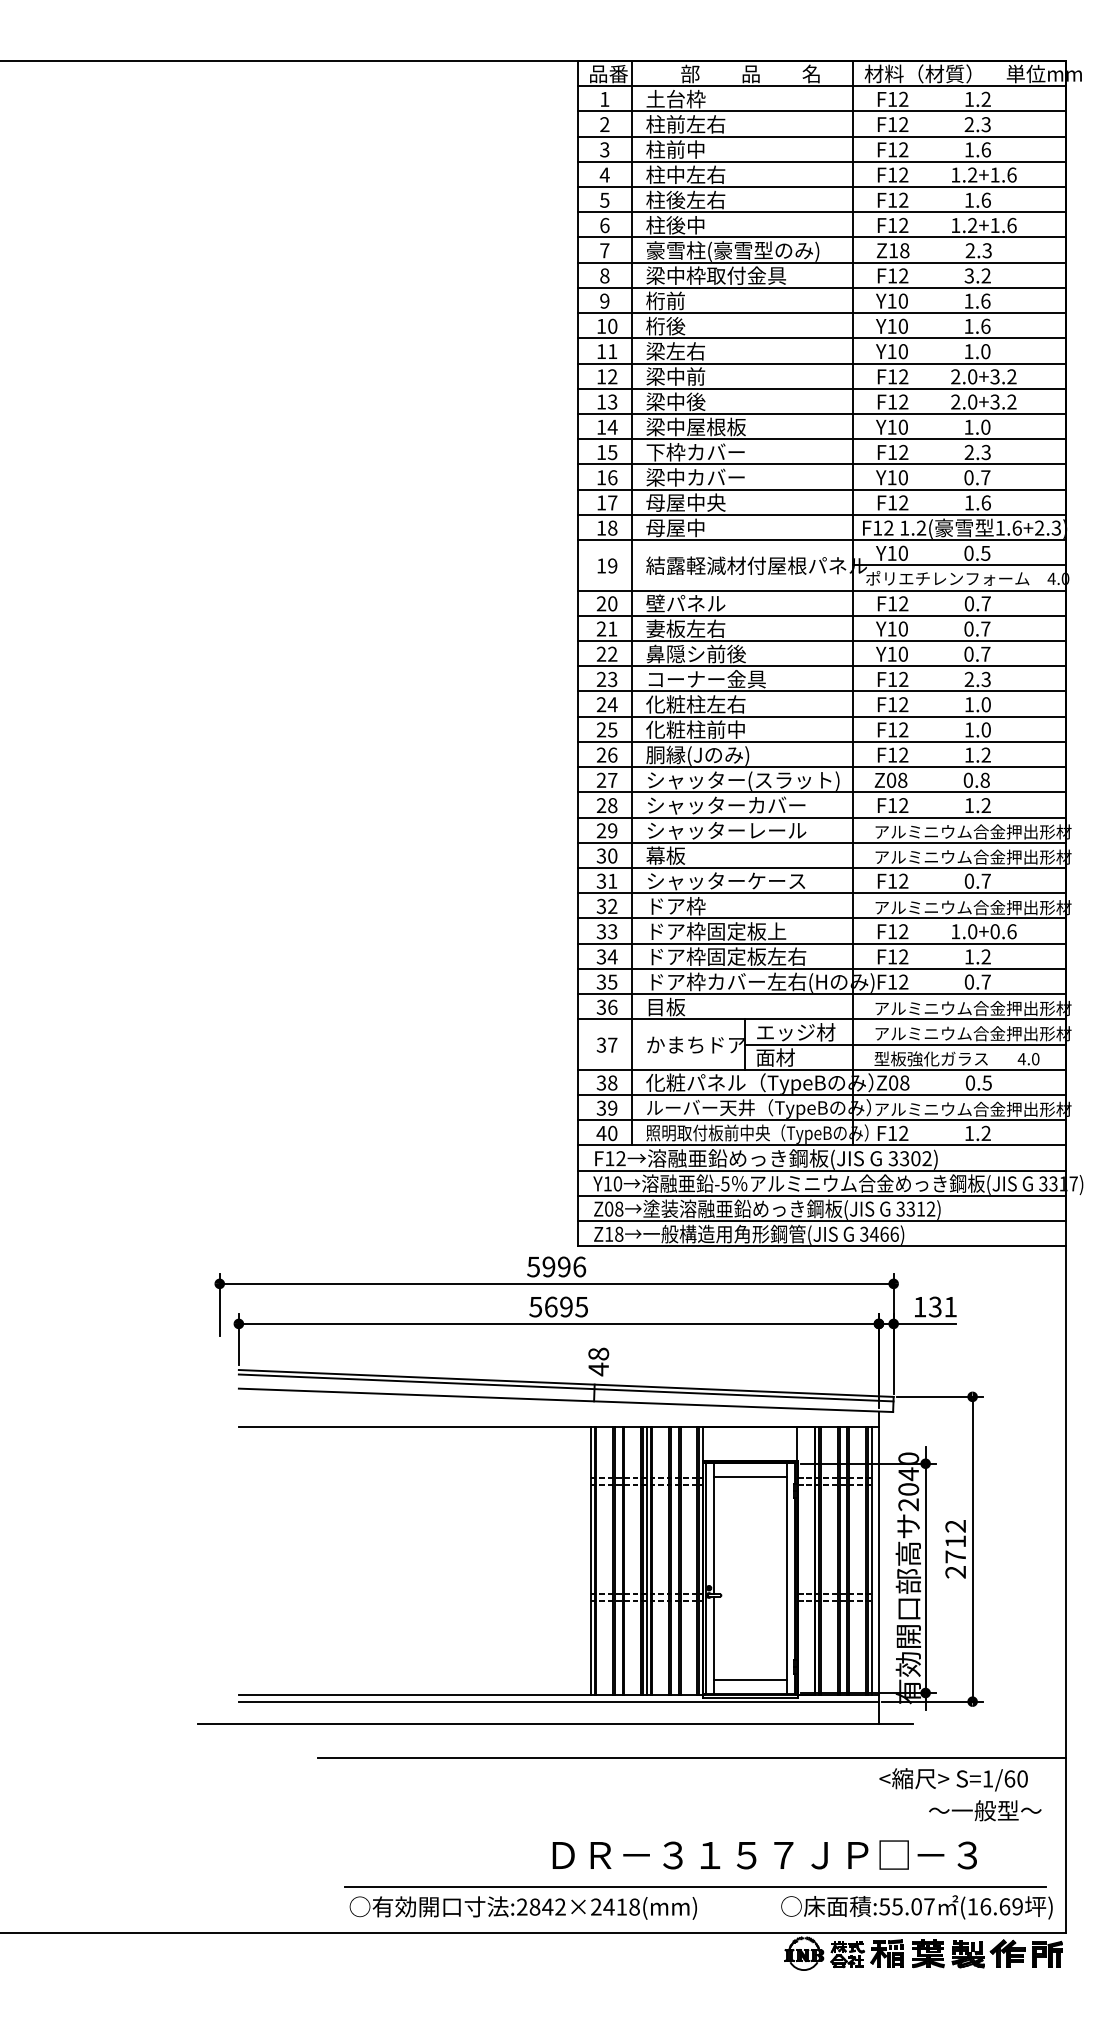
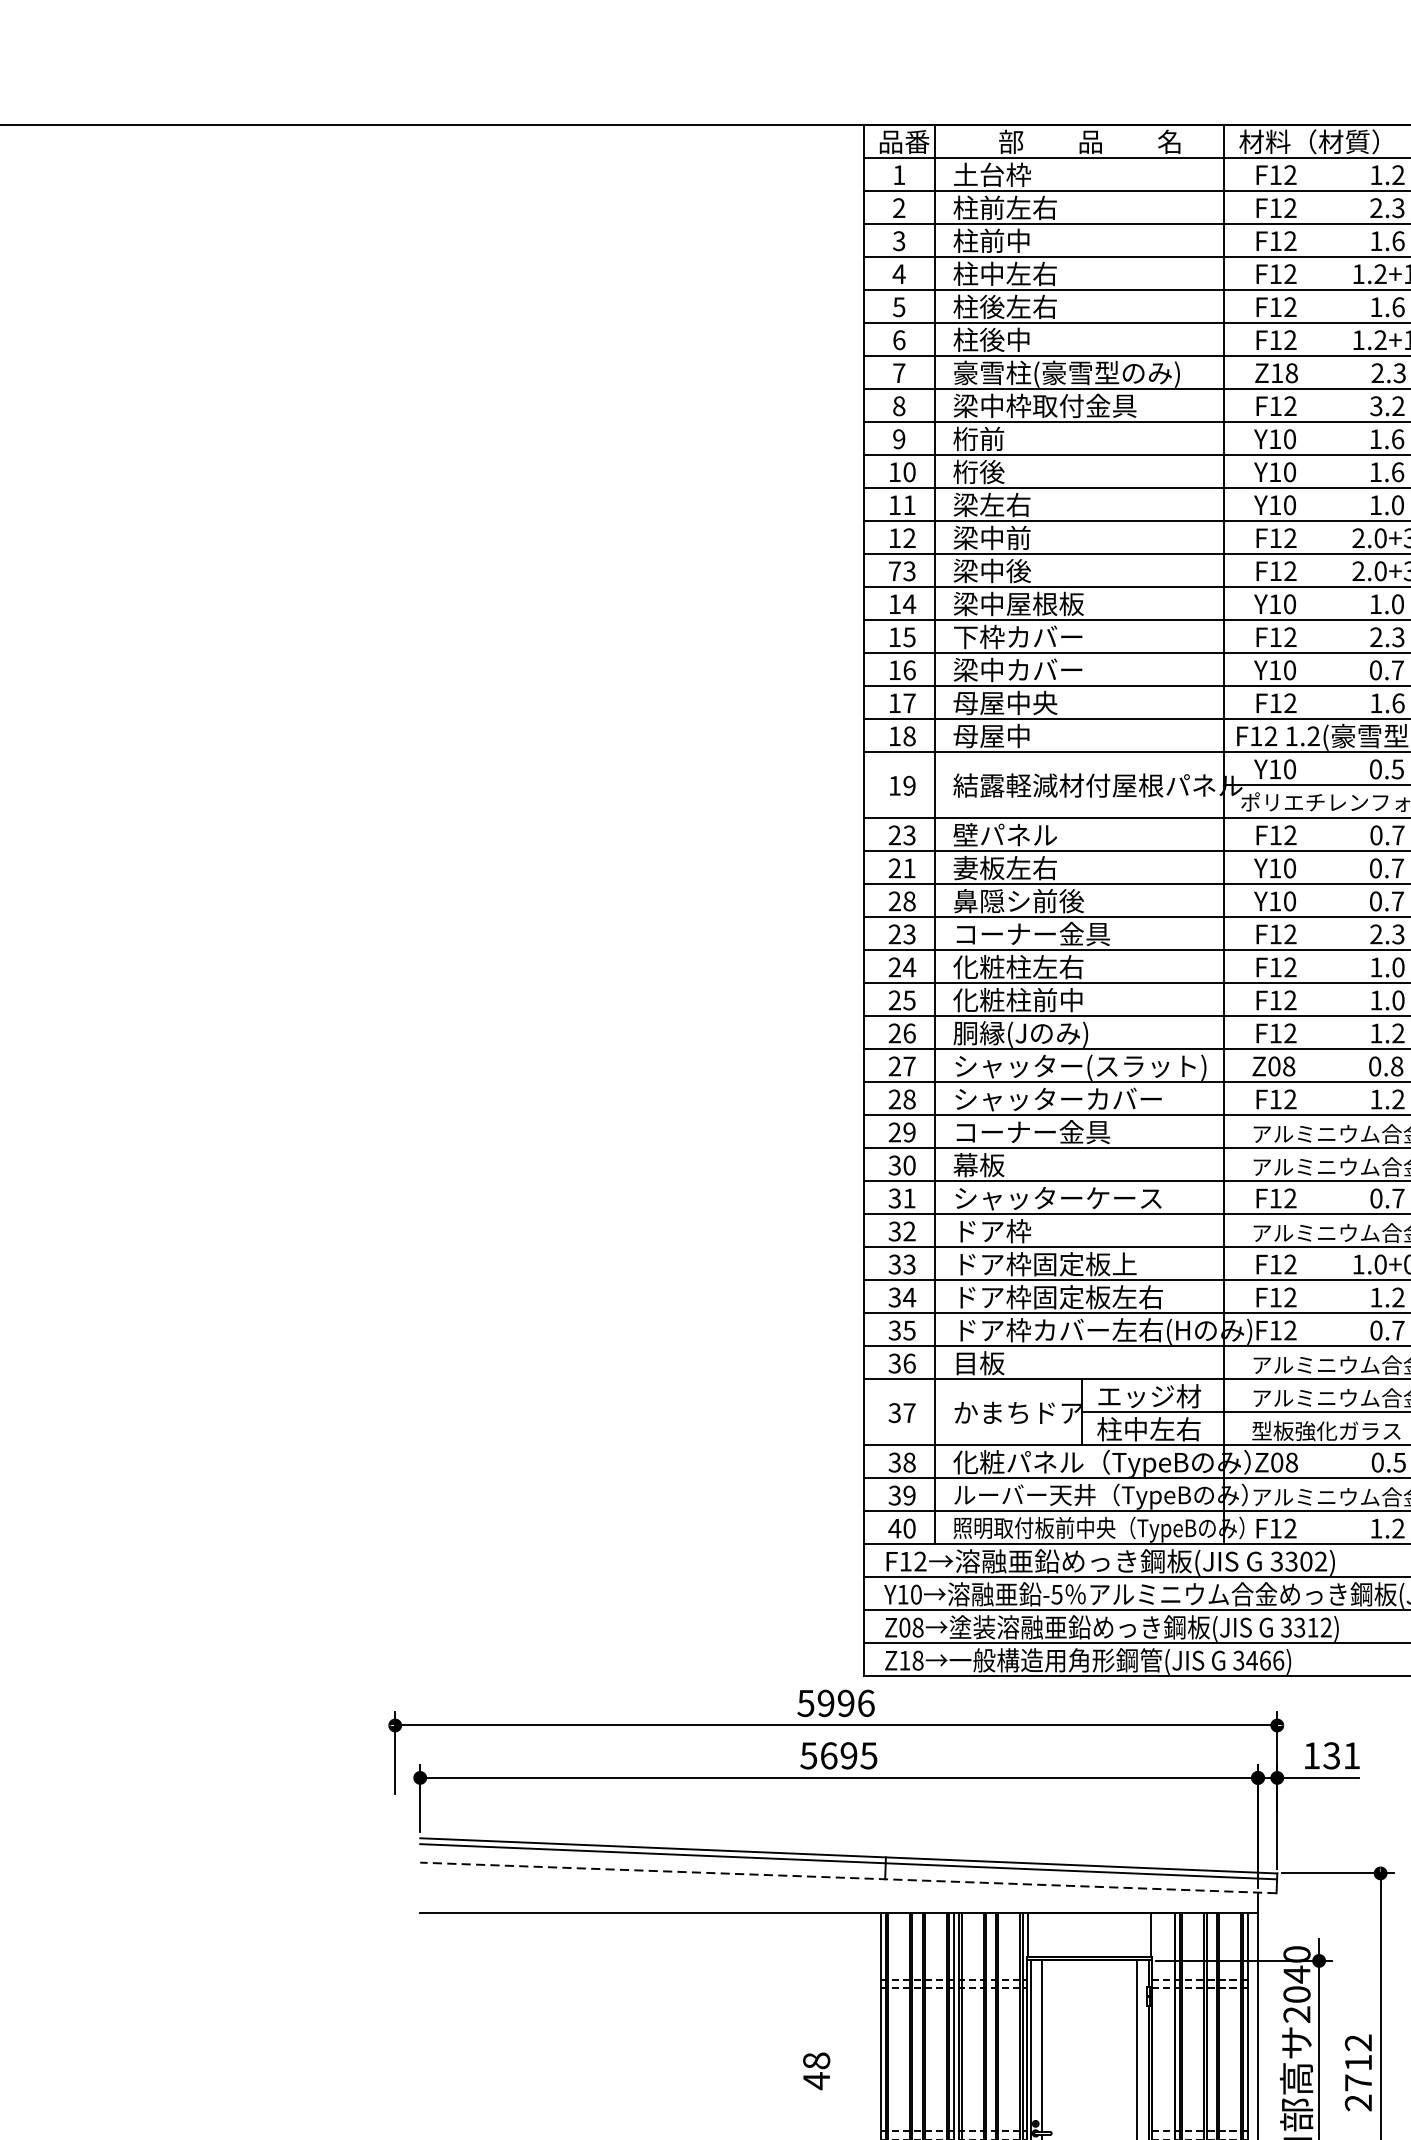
text: (601, 401) -> (894, 570), 13 -> 73
text: (612, 603) -> (909, 834), 20 -> 23
text: (612, 653) -> (909, 900), 22 -> 28
text: (727, 830) -> (1059, 1132), シャッターレール -> コーナー金具
text: (795, 1057) -> (1148, 1429), 面材 -> 柱中左右
text: (598, 1361) -> (816, 2070), moved
line: (565, 1400) -> (847, 1878), solid -> dashed
line: (750, 1477) -> (1089, 1978), removed

